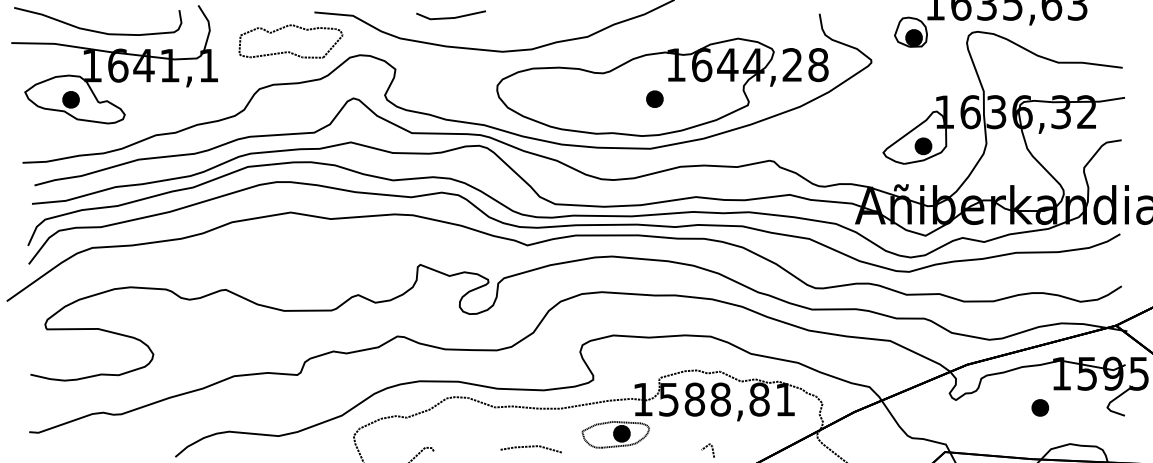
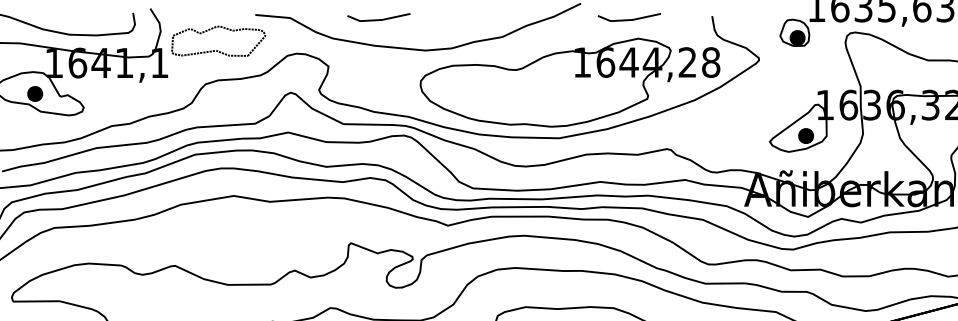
line: (727, 17) -> (628, 19), added
part: (290, 51) -> (218, 50), moved
part: (654, 98) -> (562, 92), removed

